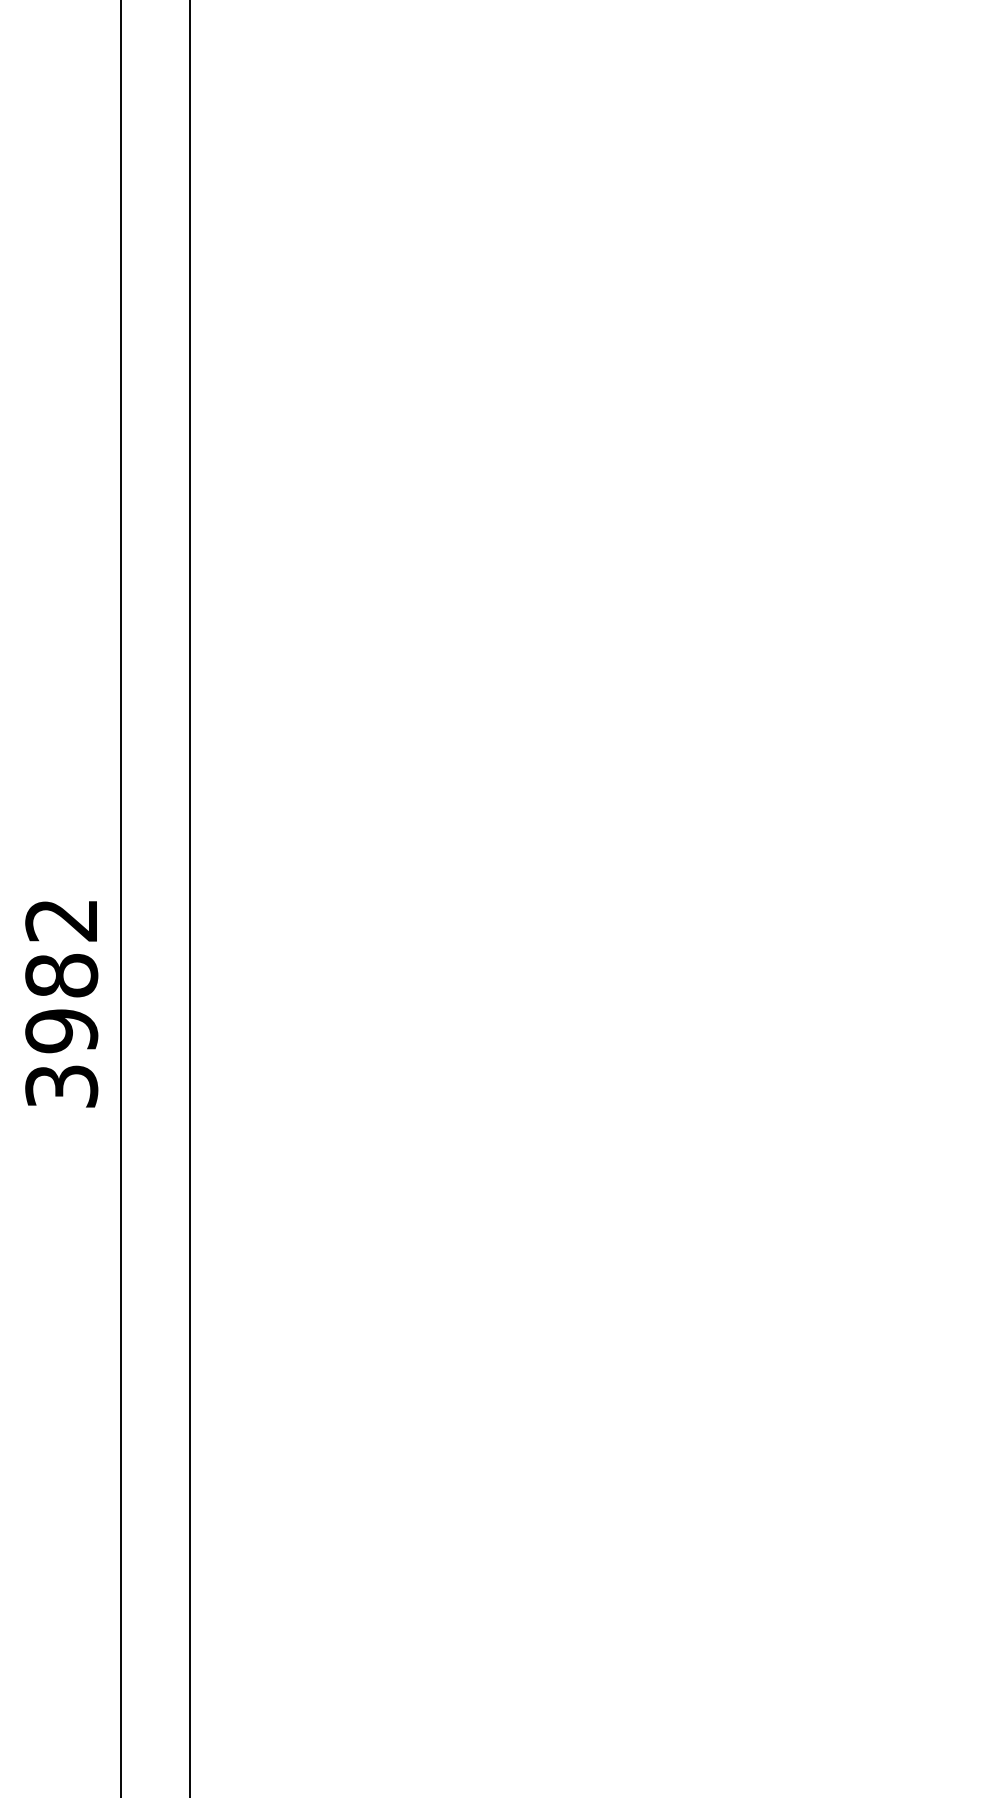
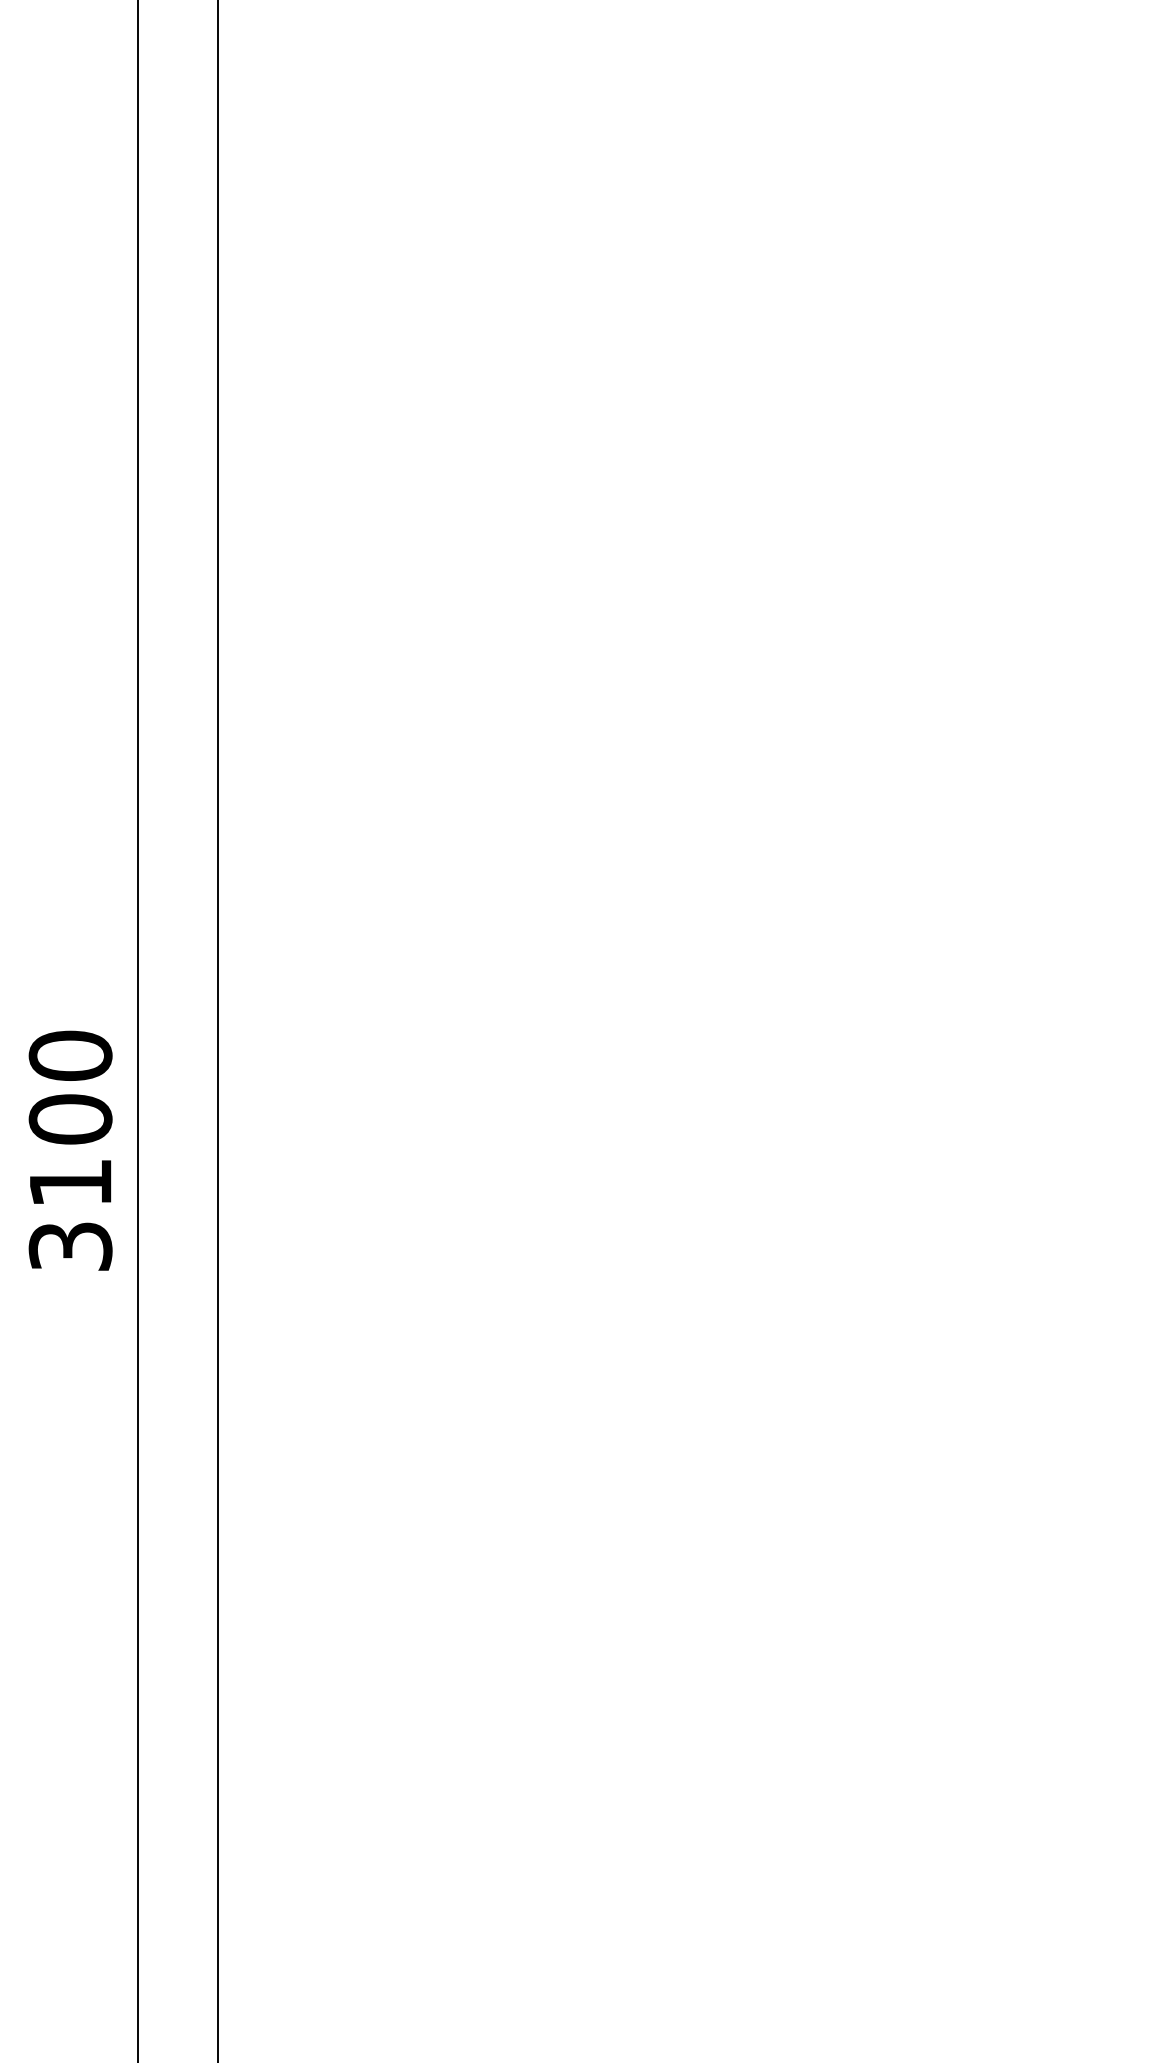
text: (61, 975) -> (70, 1119), 3982 -> 3100

